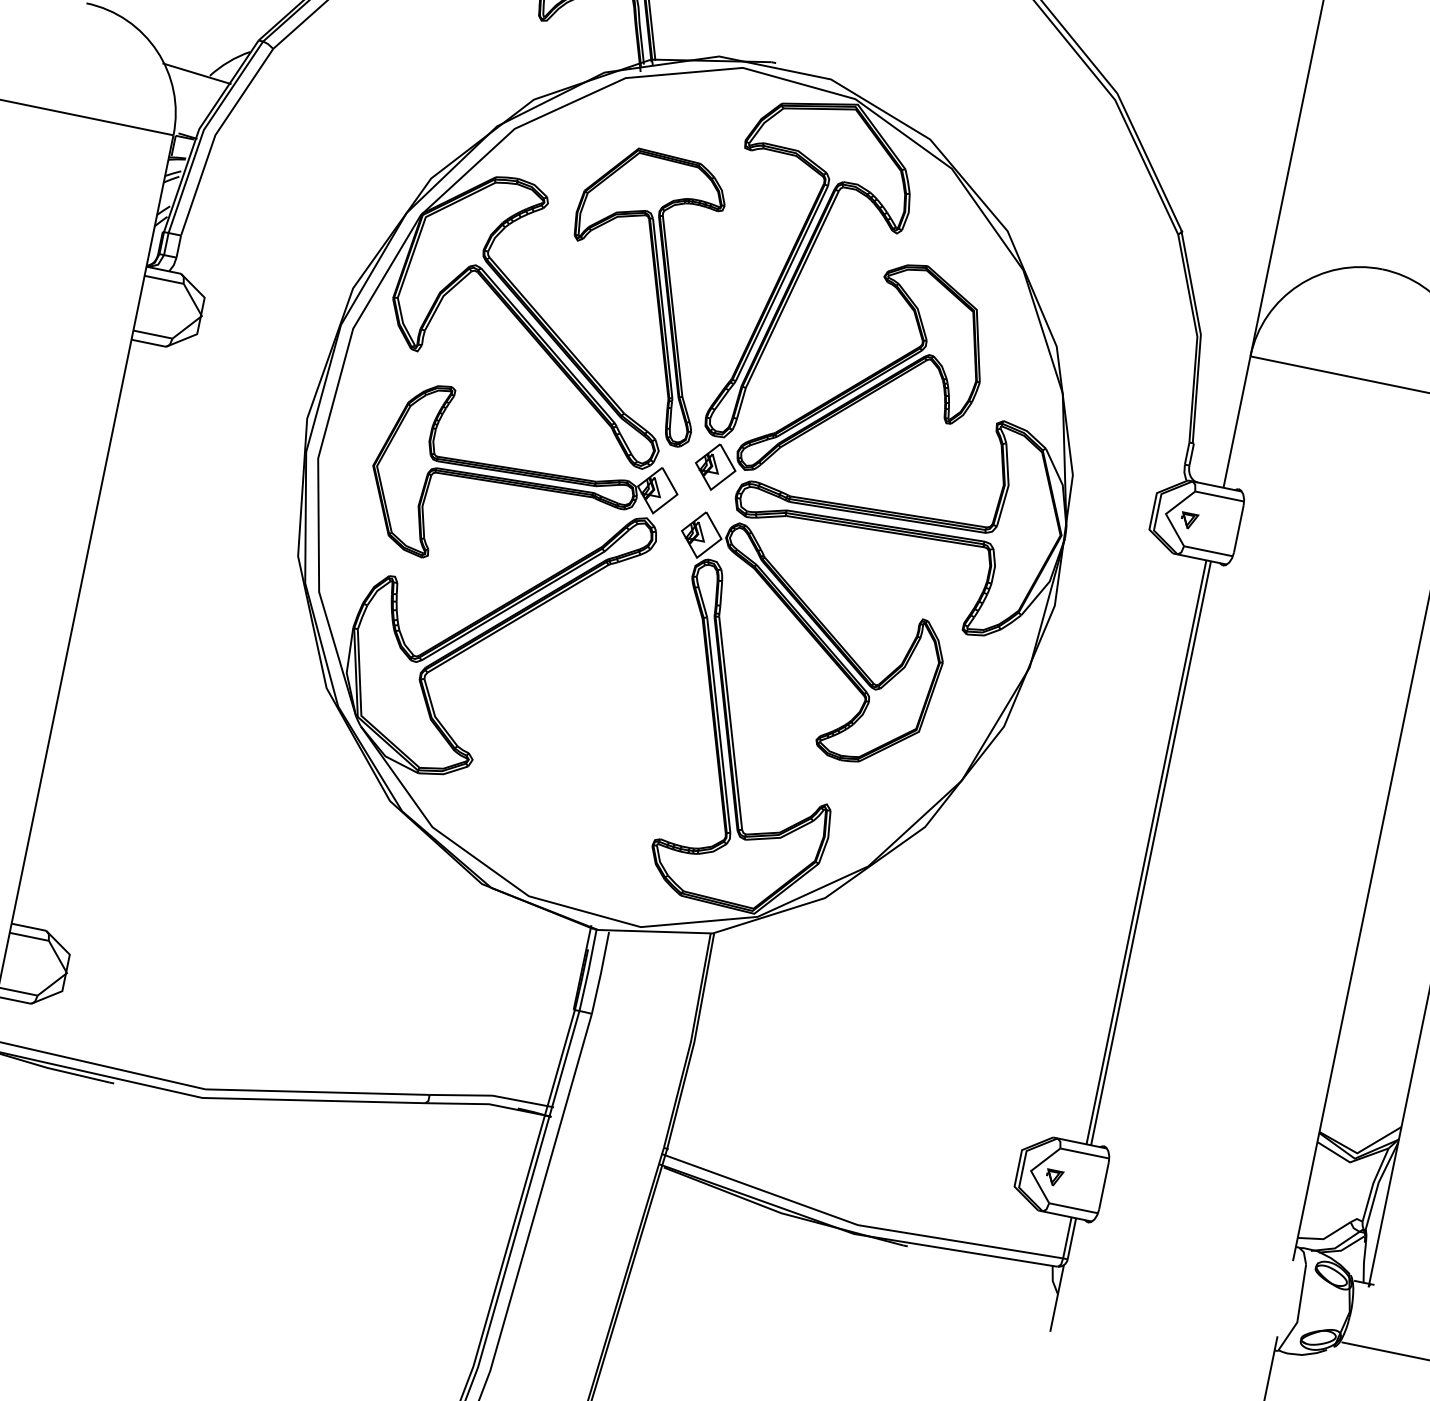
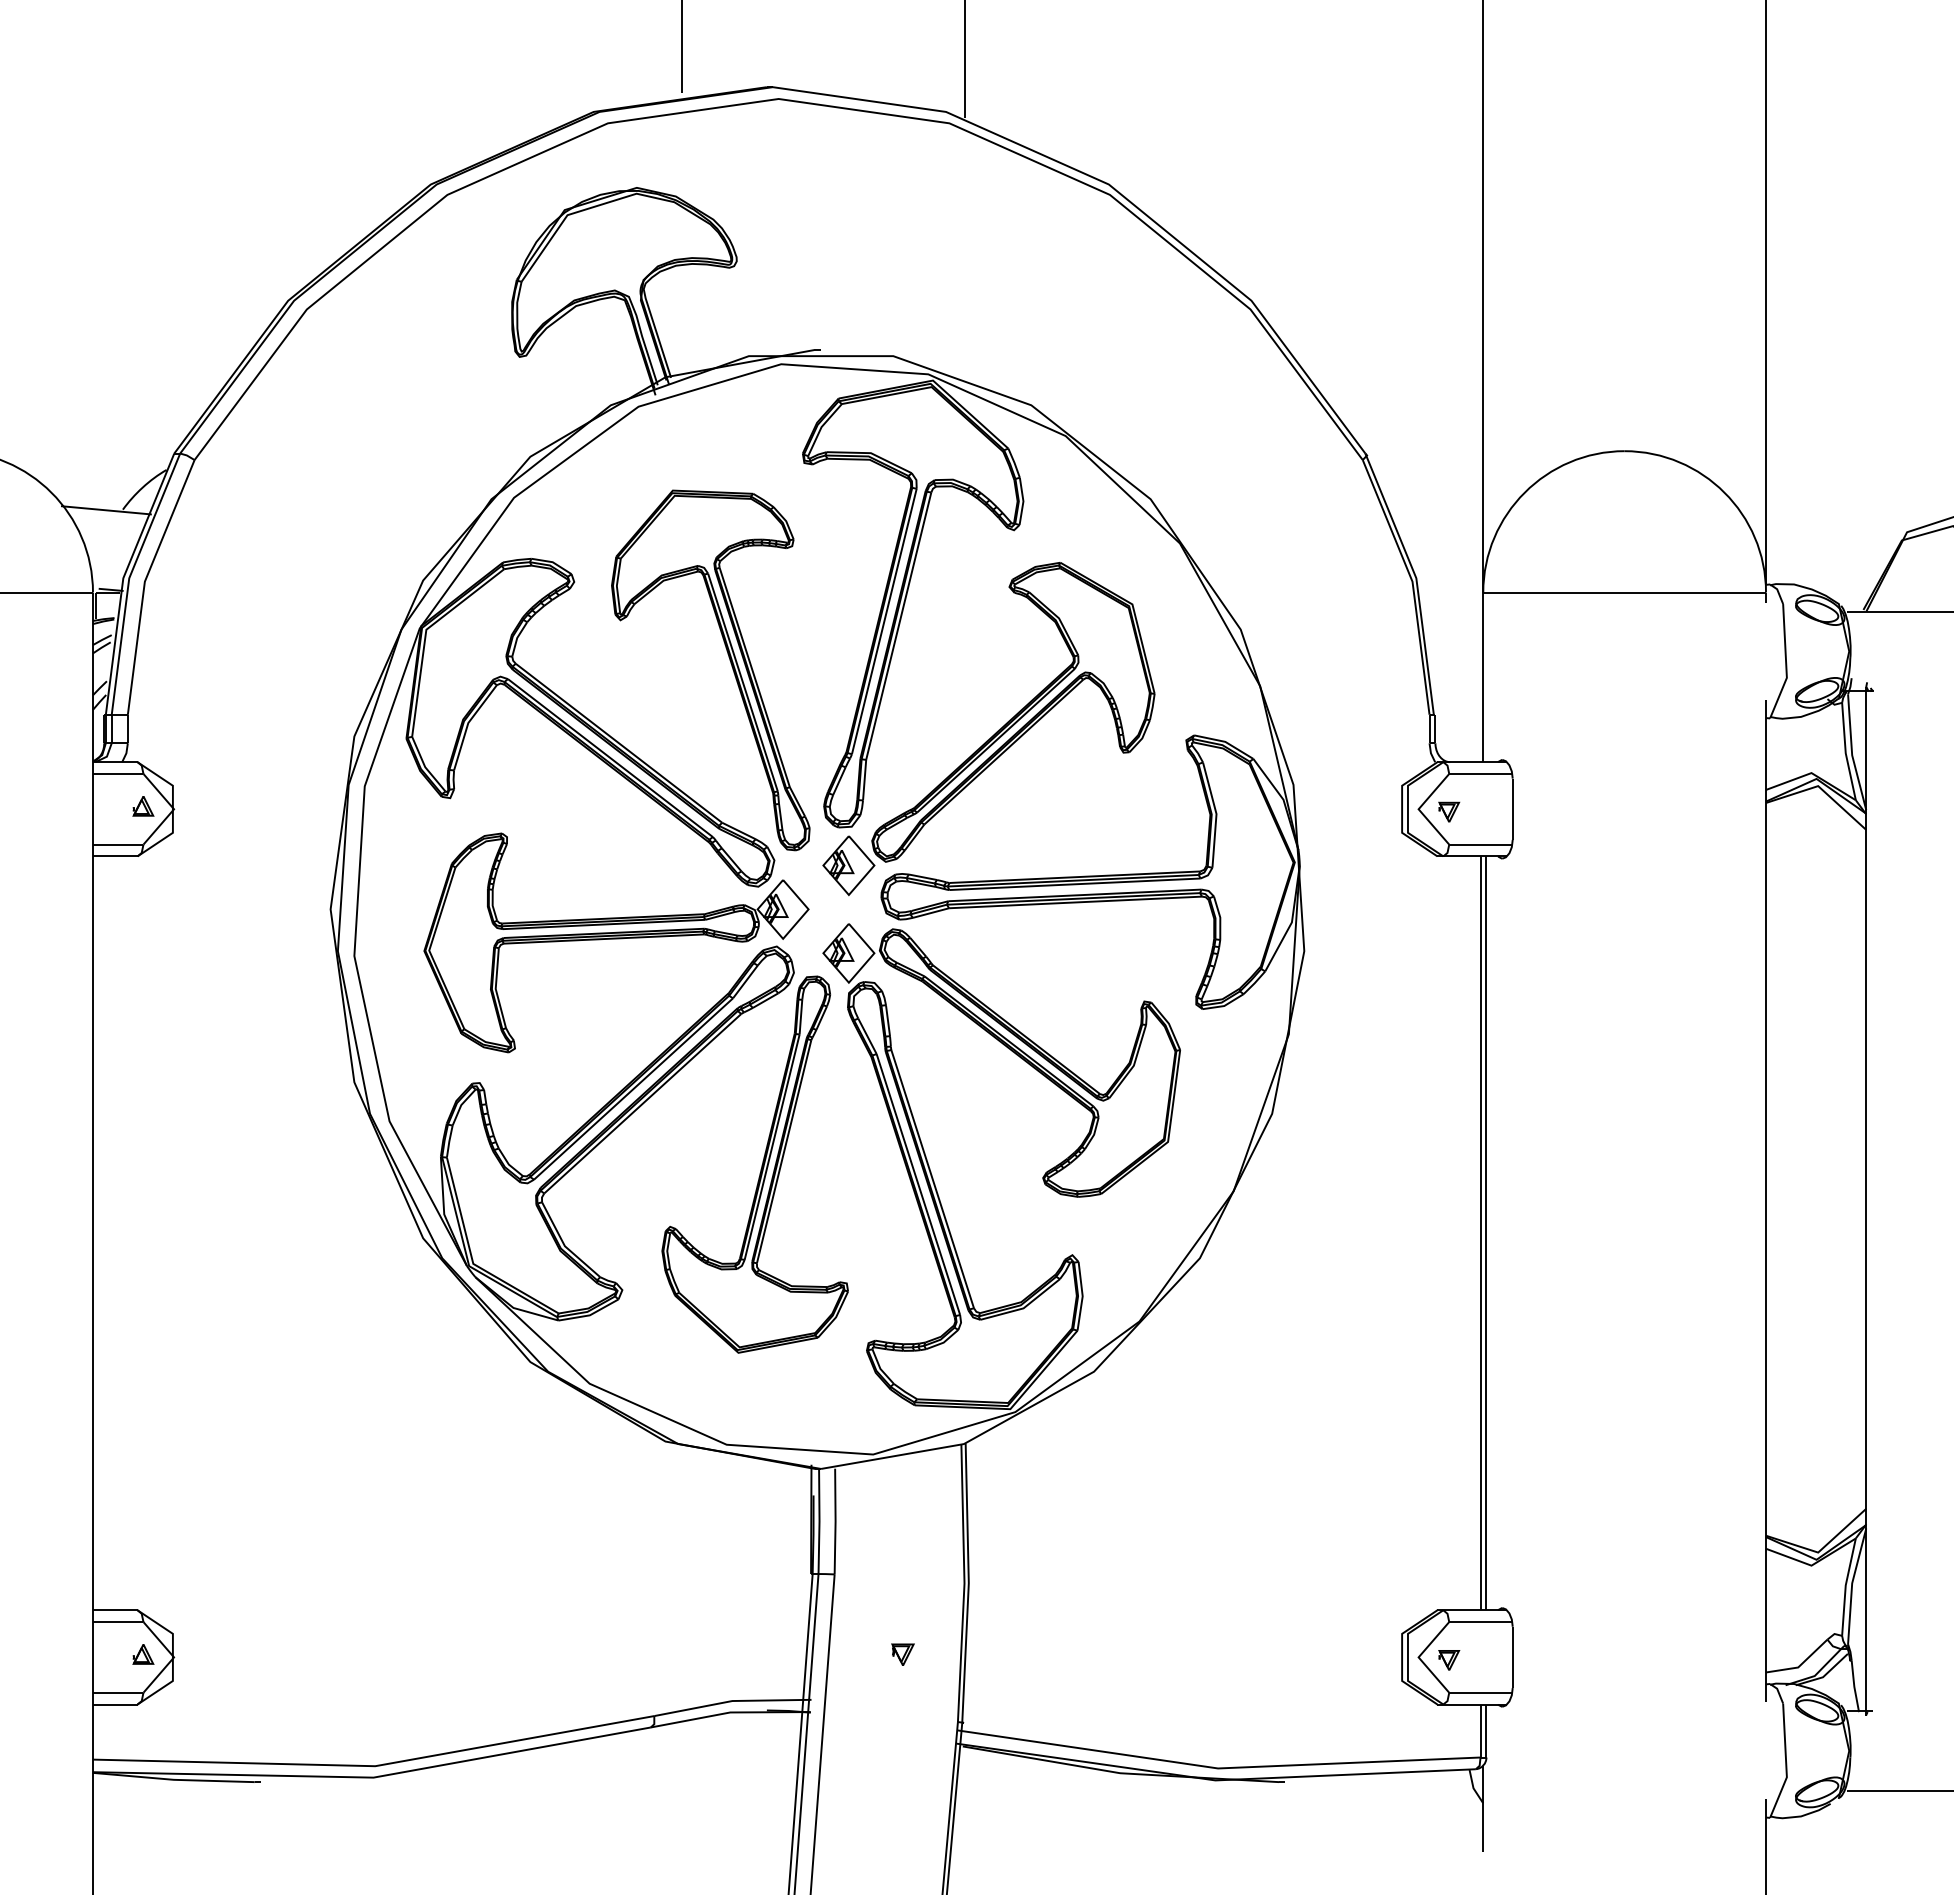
part: (178, 309) -> (143, 806), added
part: (600, 685) -> (761, 1165), added
part: (43, 965) -> (143, 1654), added
part: (631, 1086) -> (902, 1654), added

